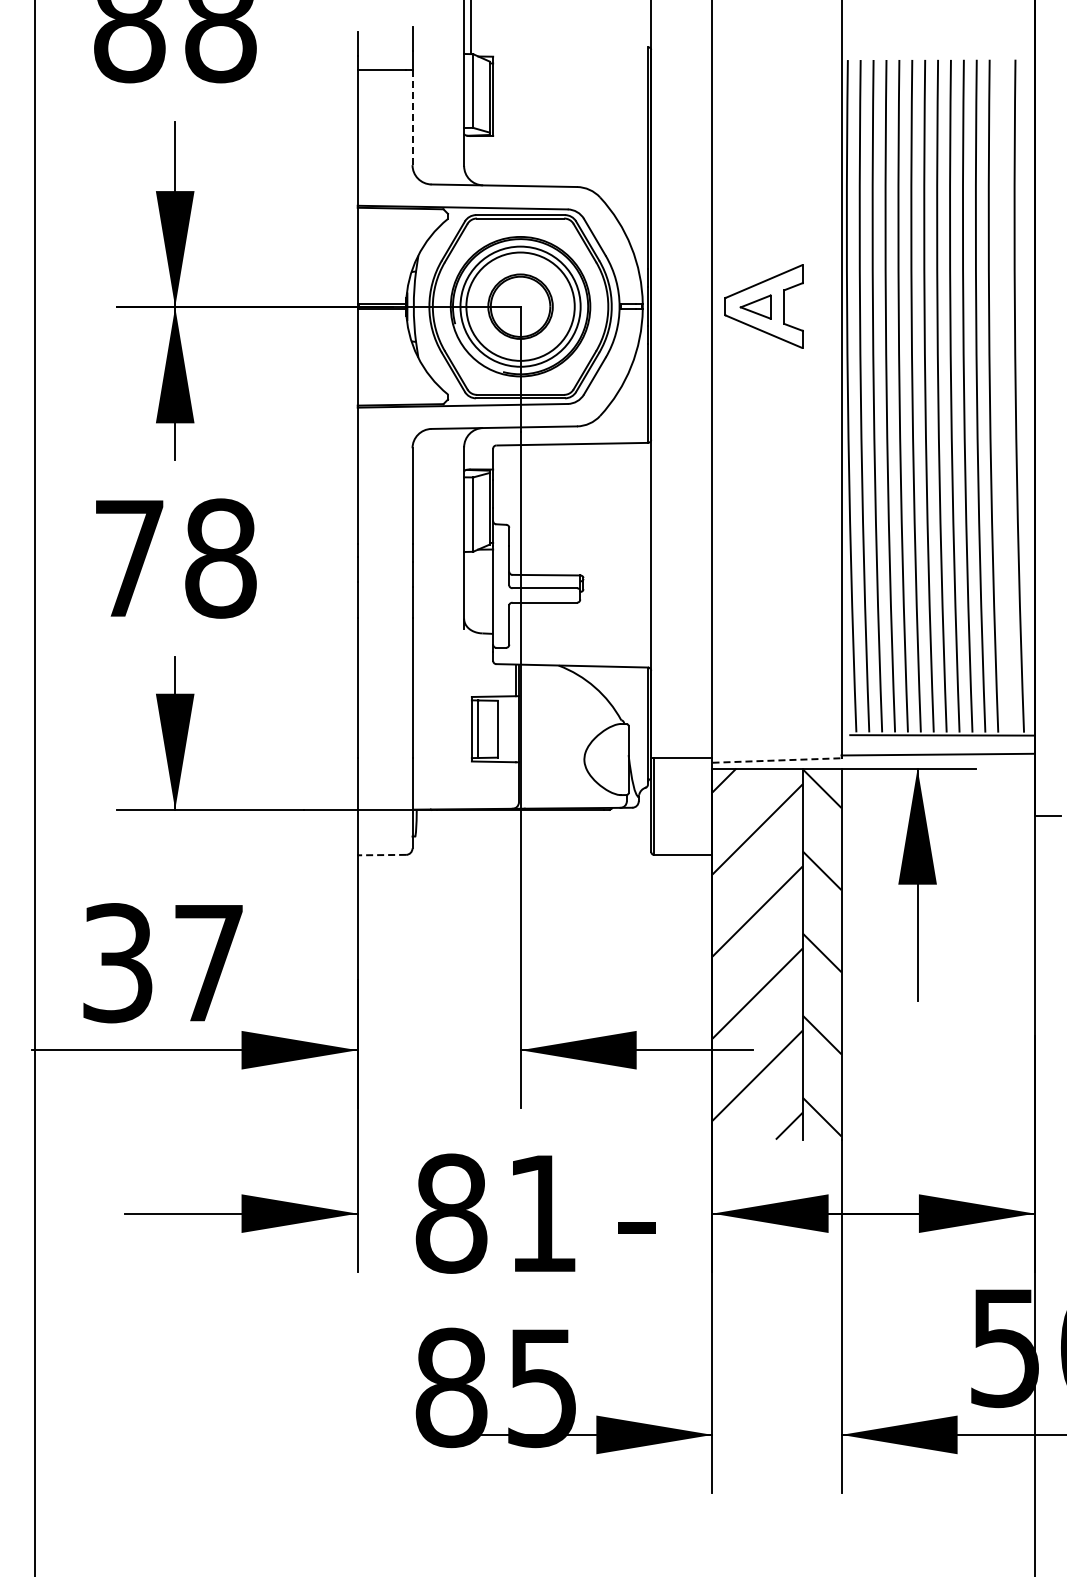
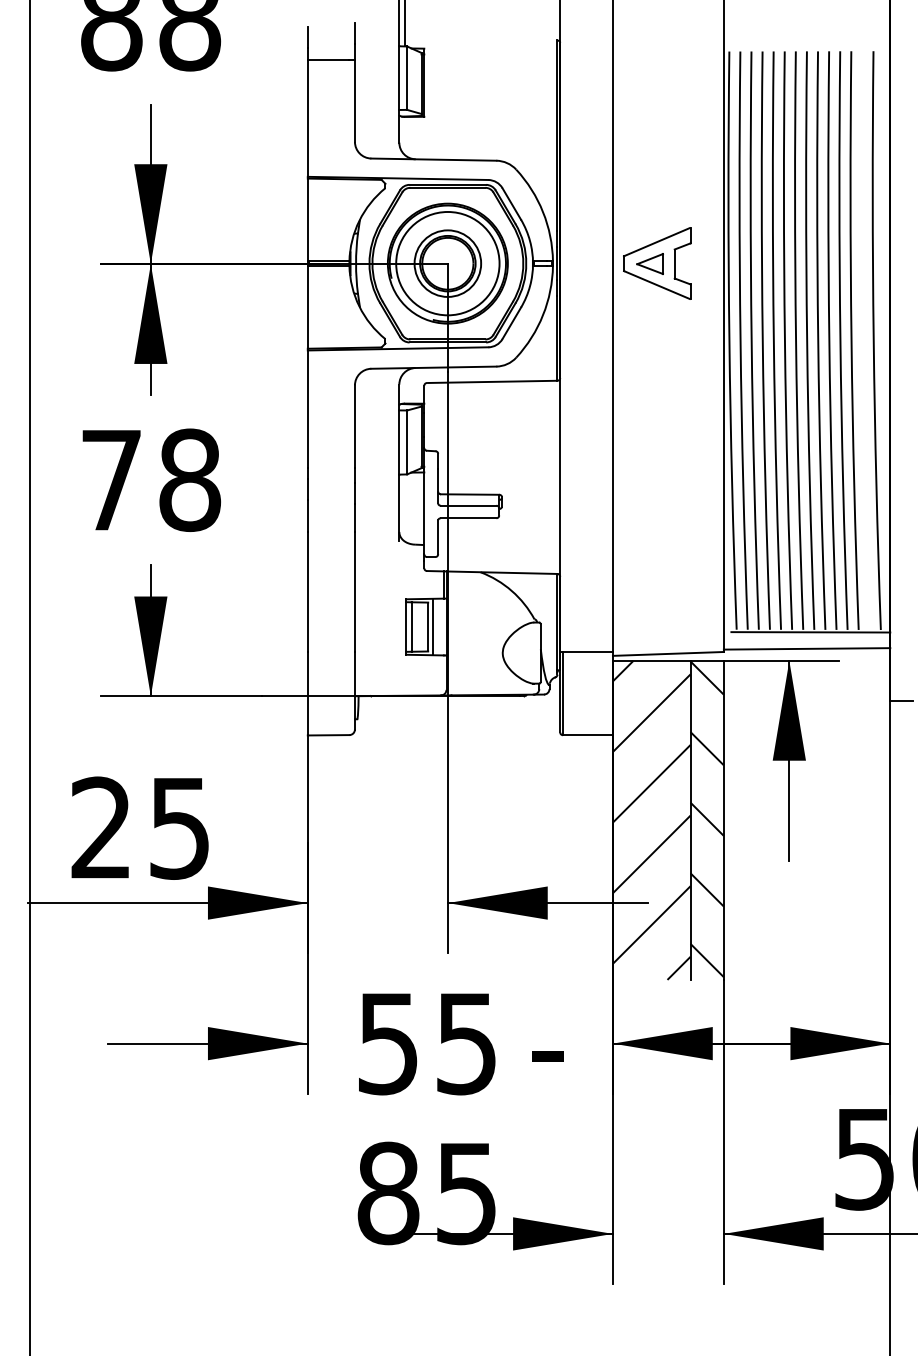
line: (412, 117) -> (354, 100), dashed -> solid
circle: (520, 306) -> (447, 263), size x0.71
line: (502, 729) -> (432, 627), added
line: (776, 760) -> (667, 653), dashed -> solid
line: (381, 855) -> (328, 735), dashed -> solid
text: (162, 963) -> (139, 828), 37 -> 25
text: (495, 1213) -> (426, 1043), 81 -> 55

